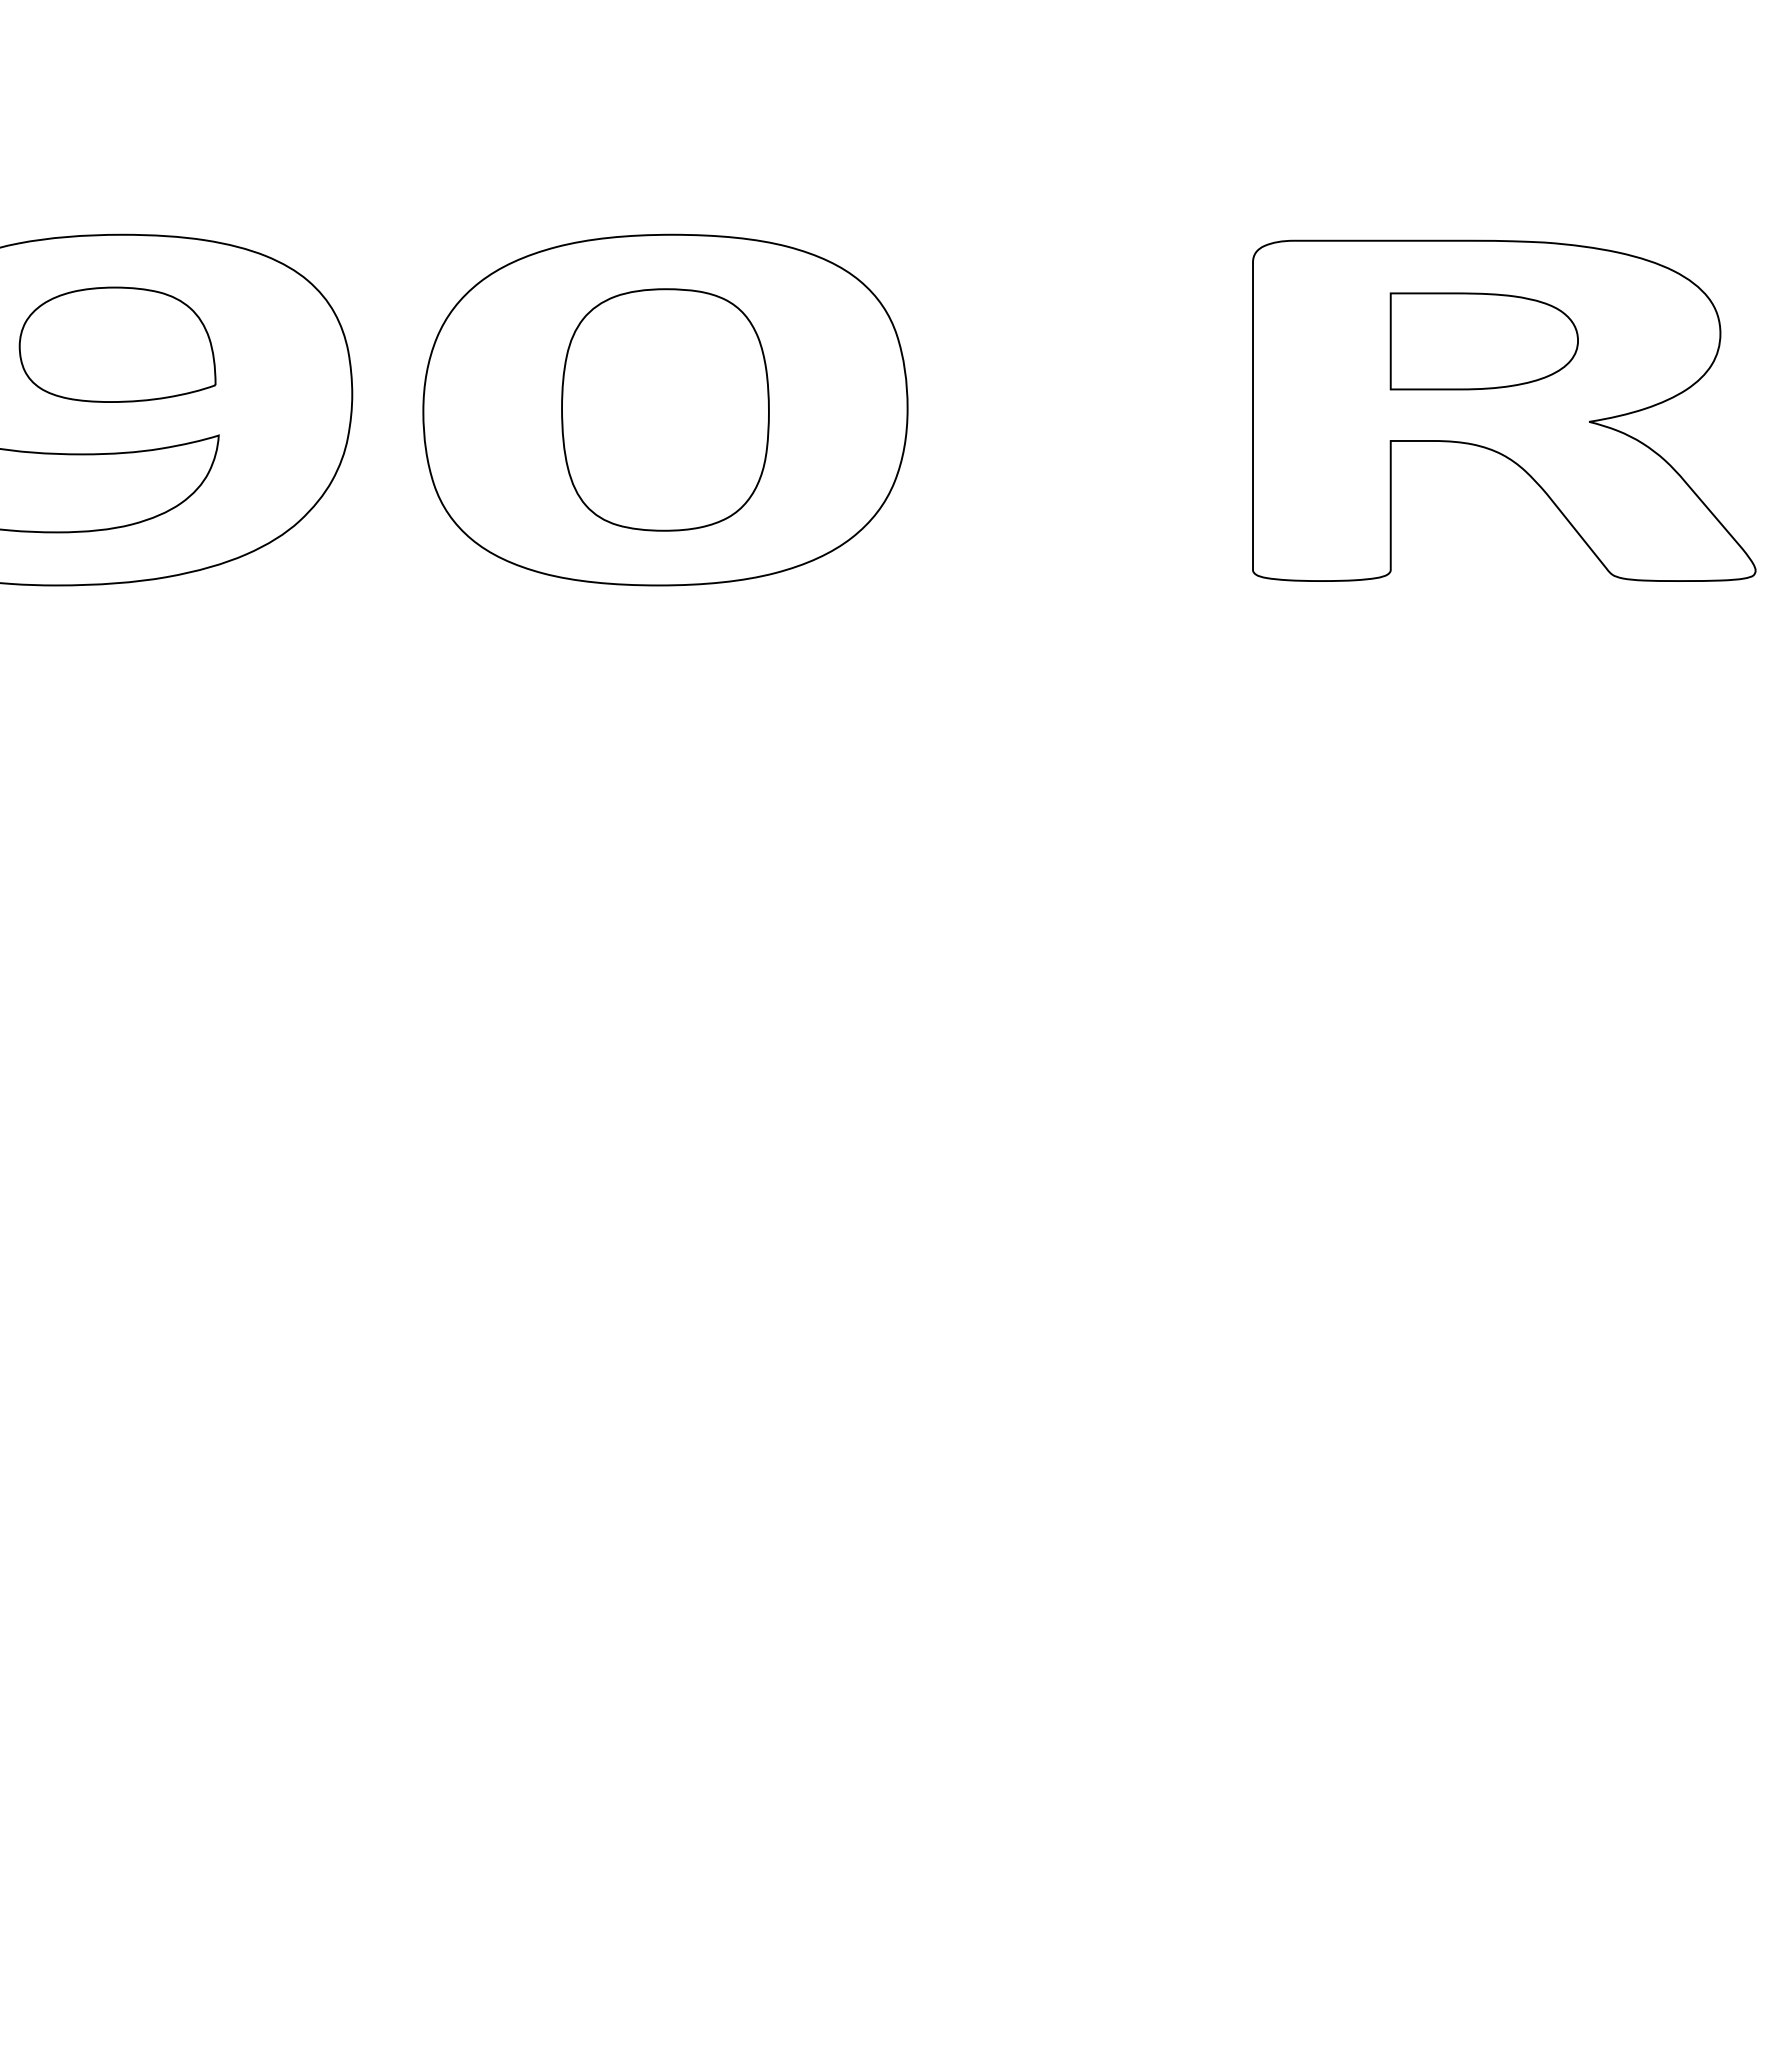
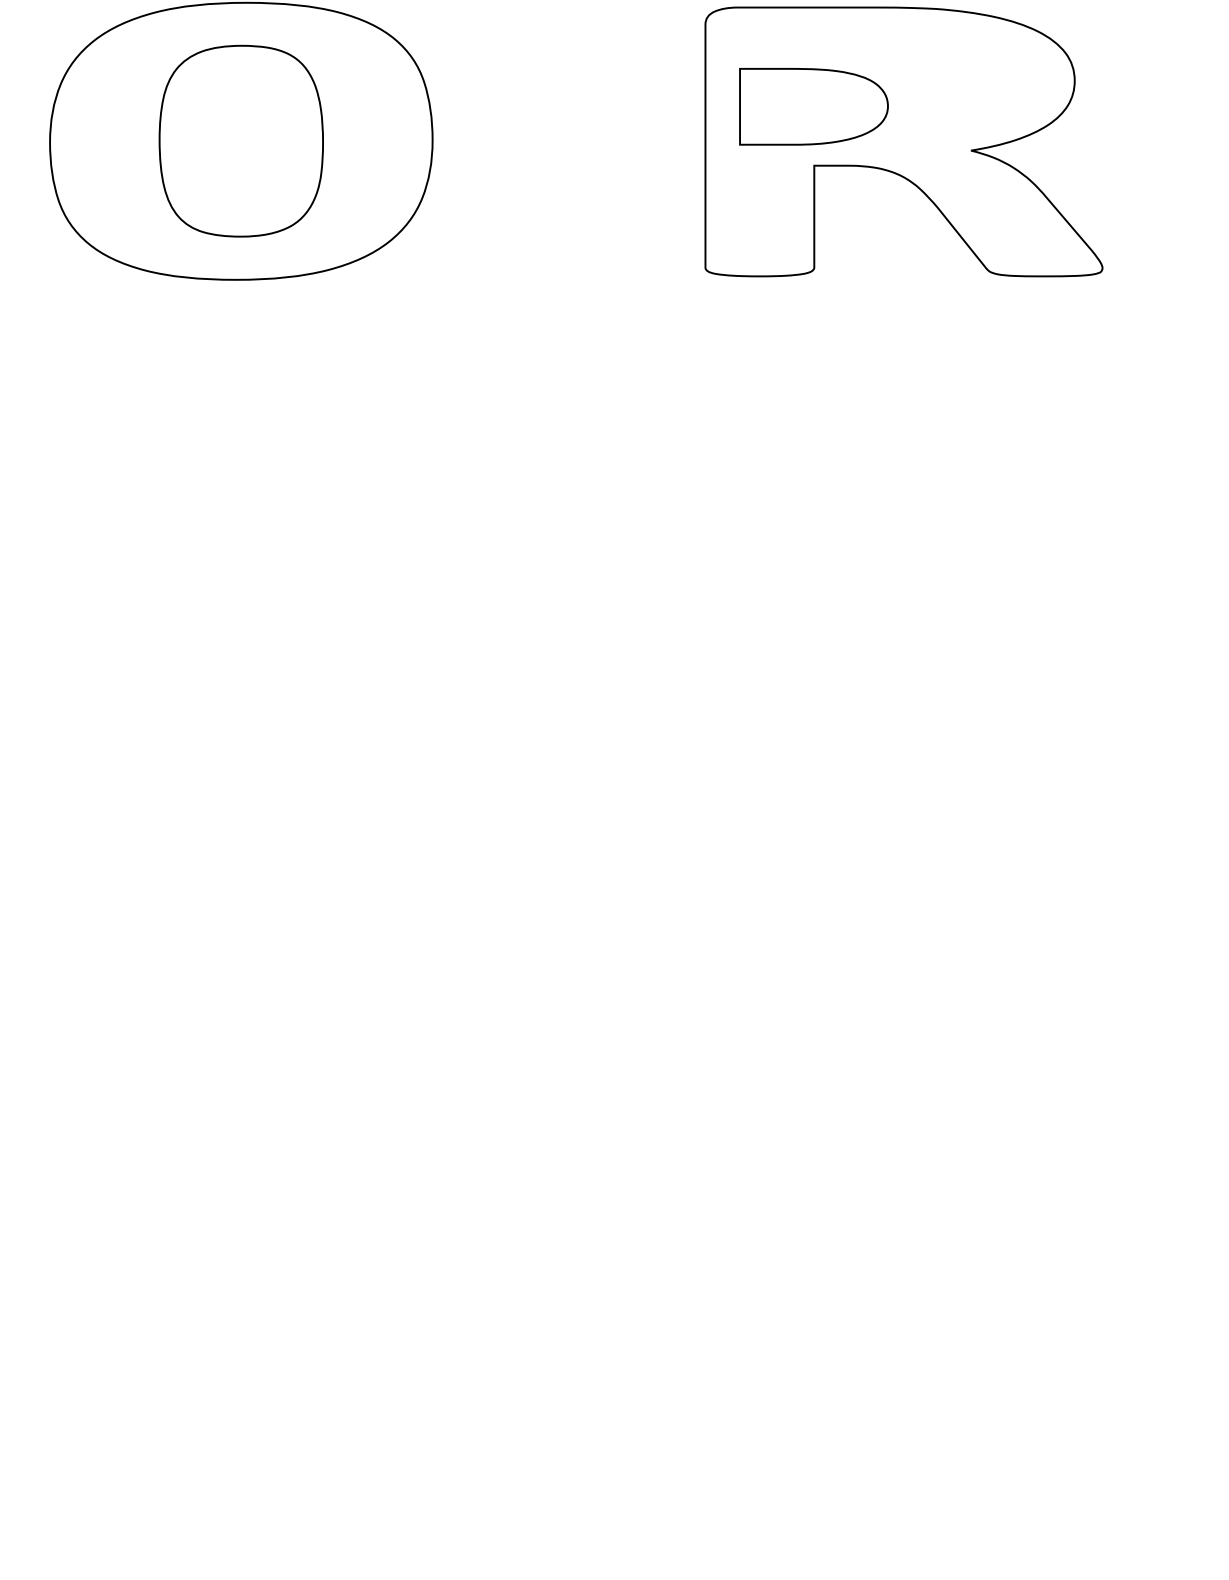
part: (1483, 341) -> (813, 106), moved

